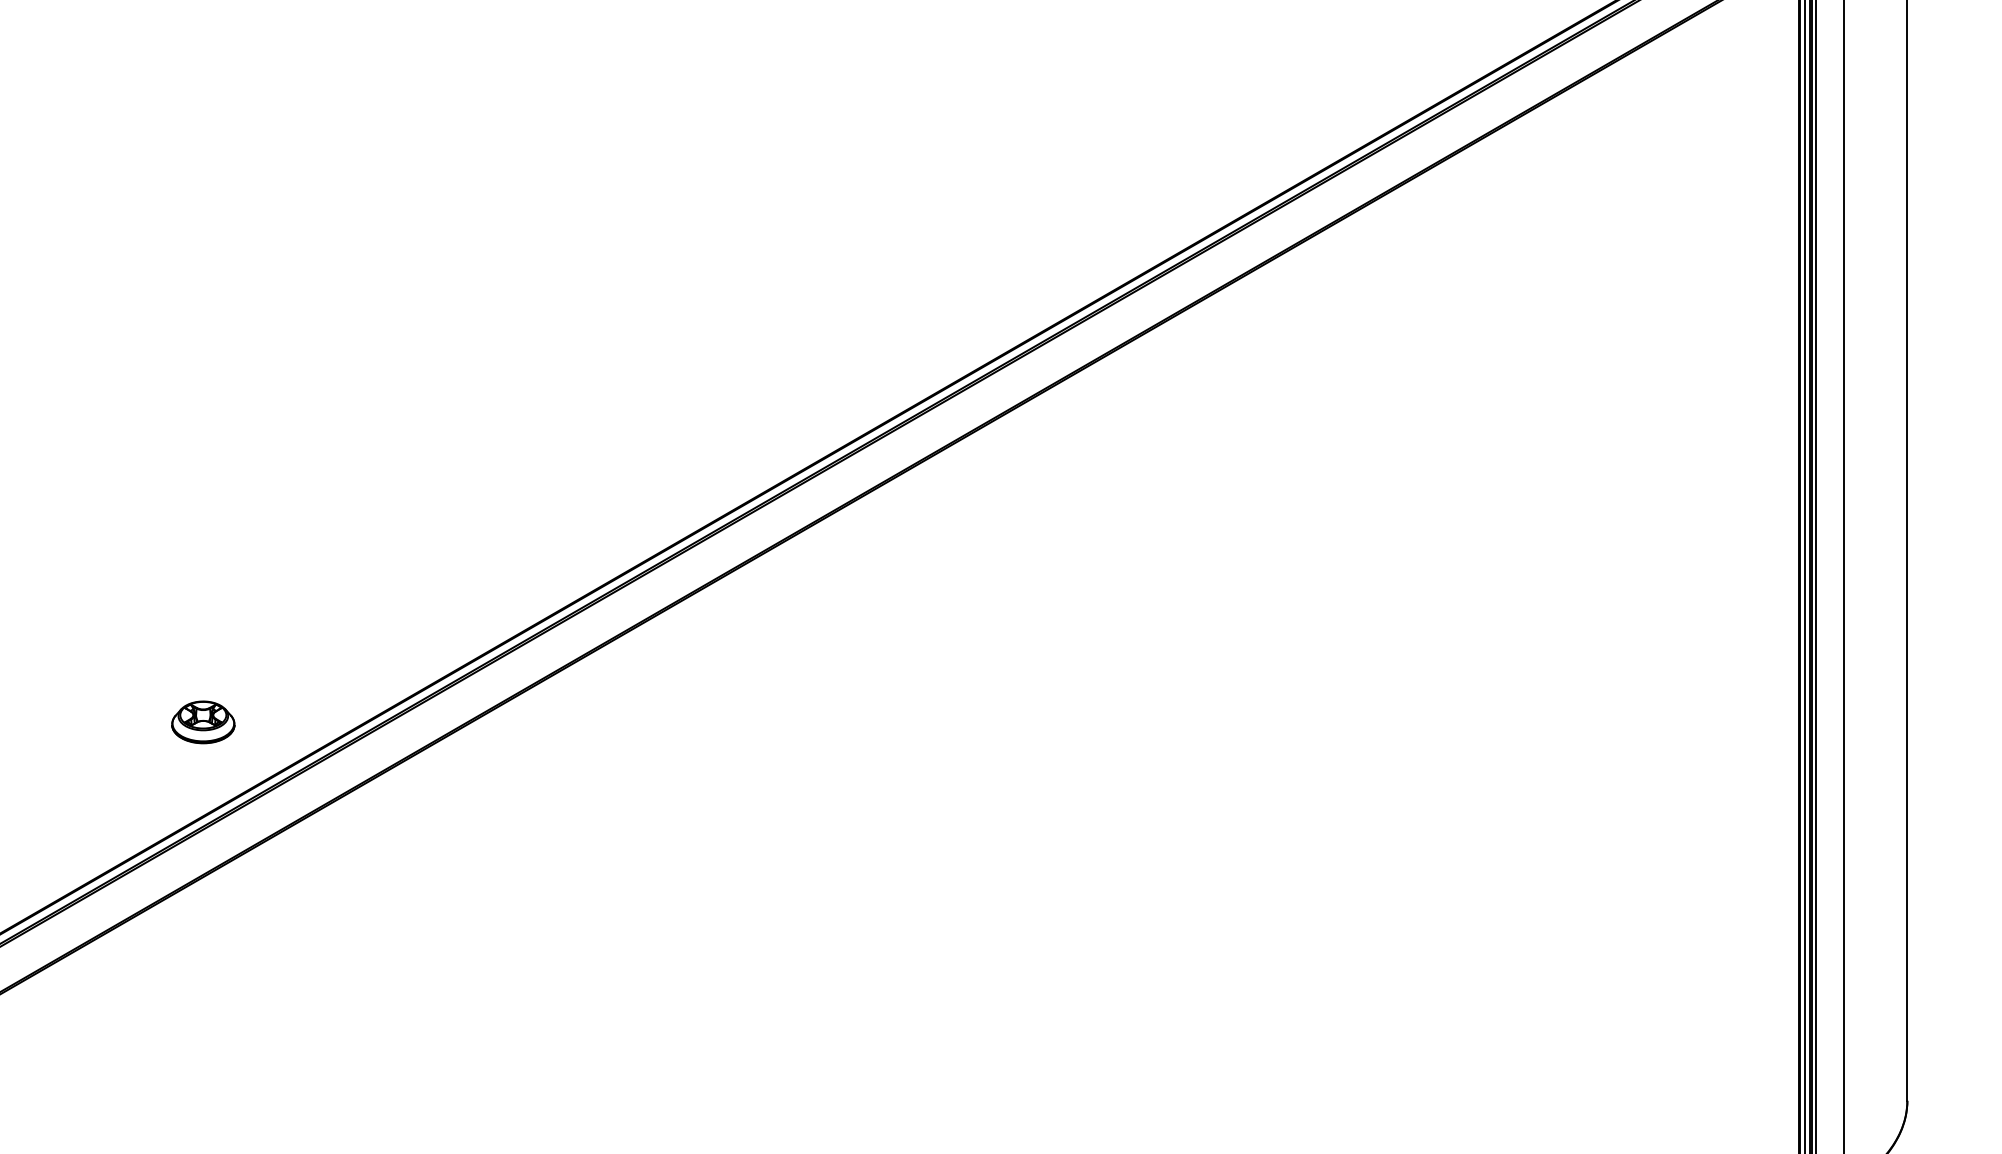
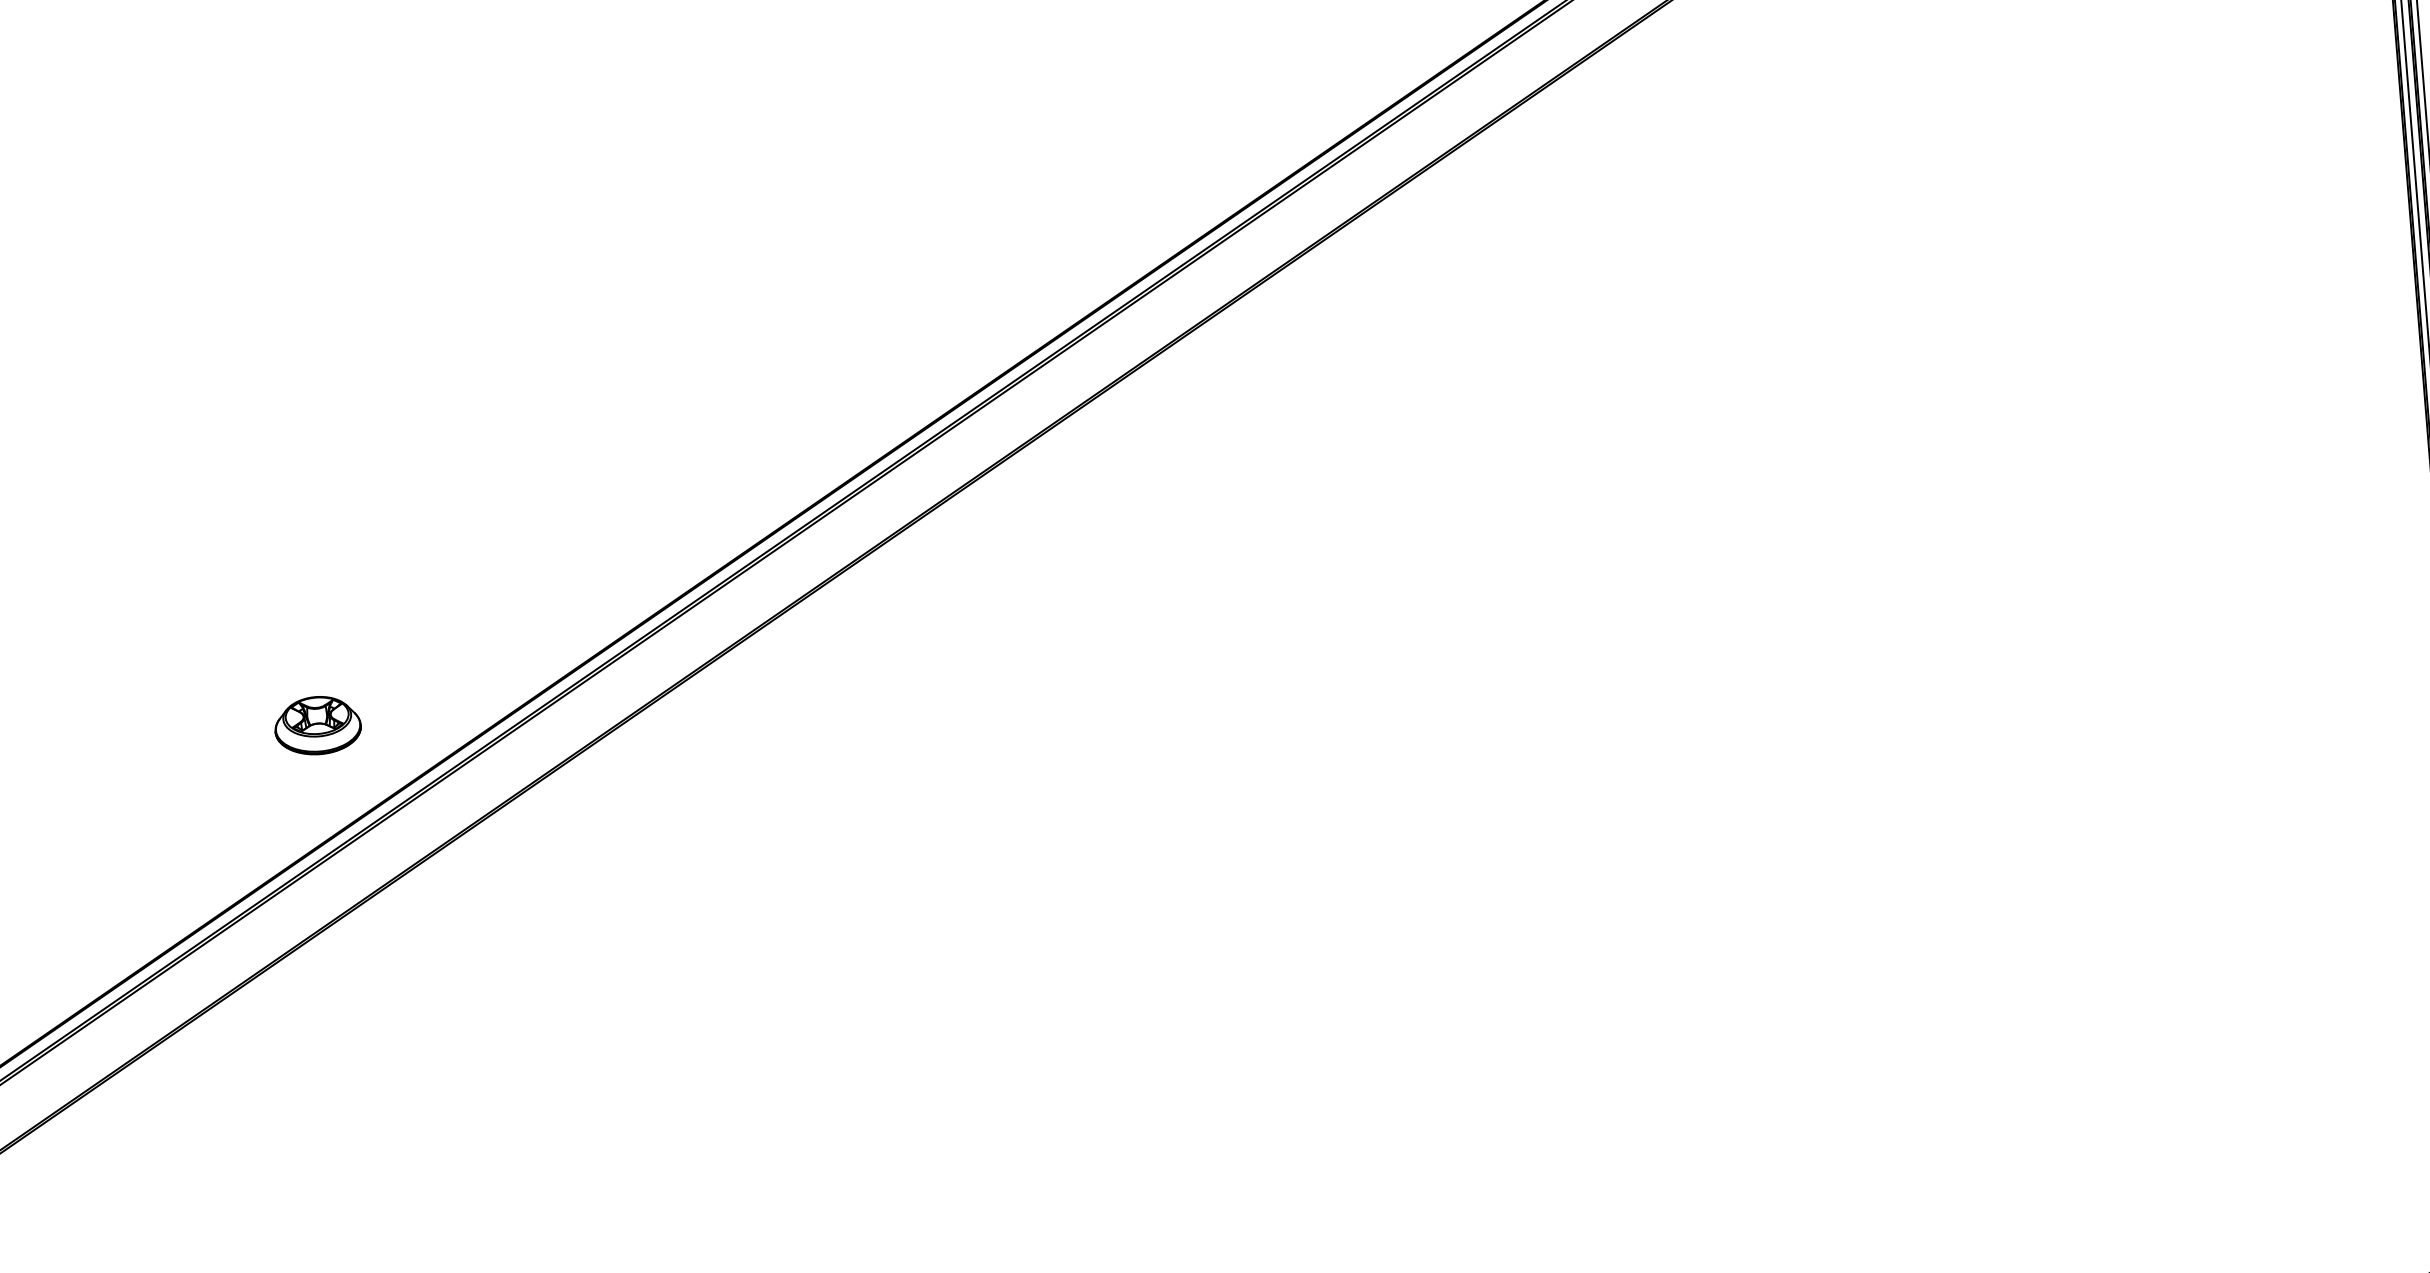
part: (203, 722) -> (318, 725), moved

